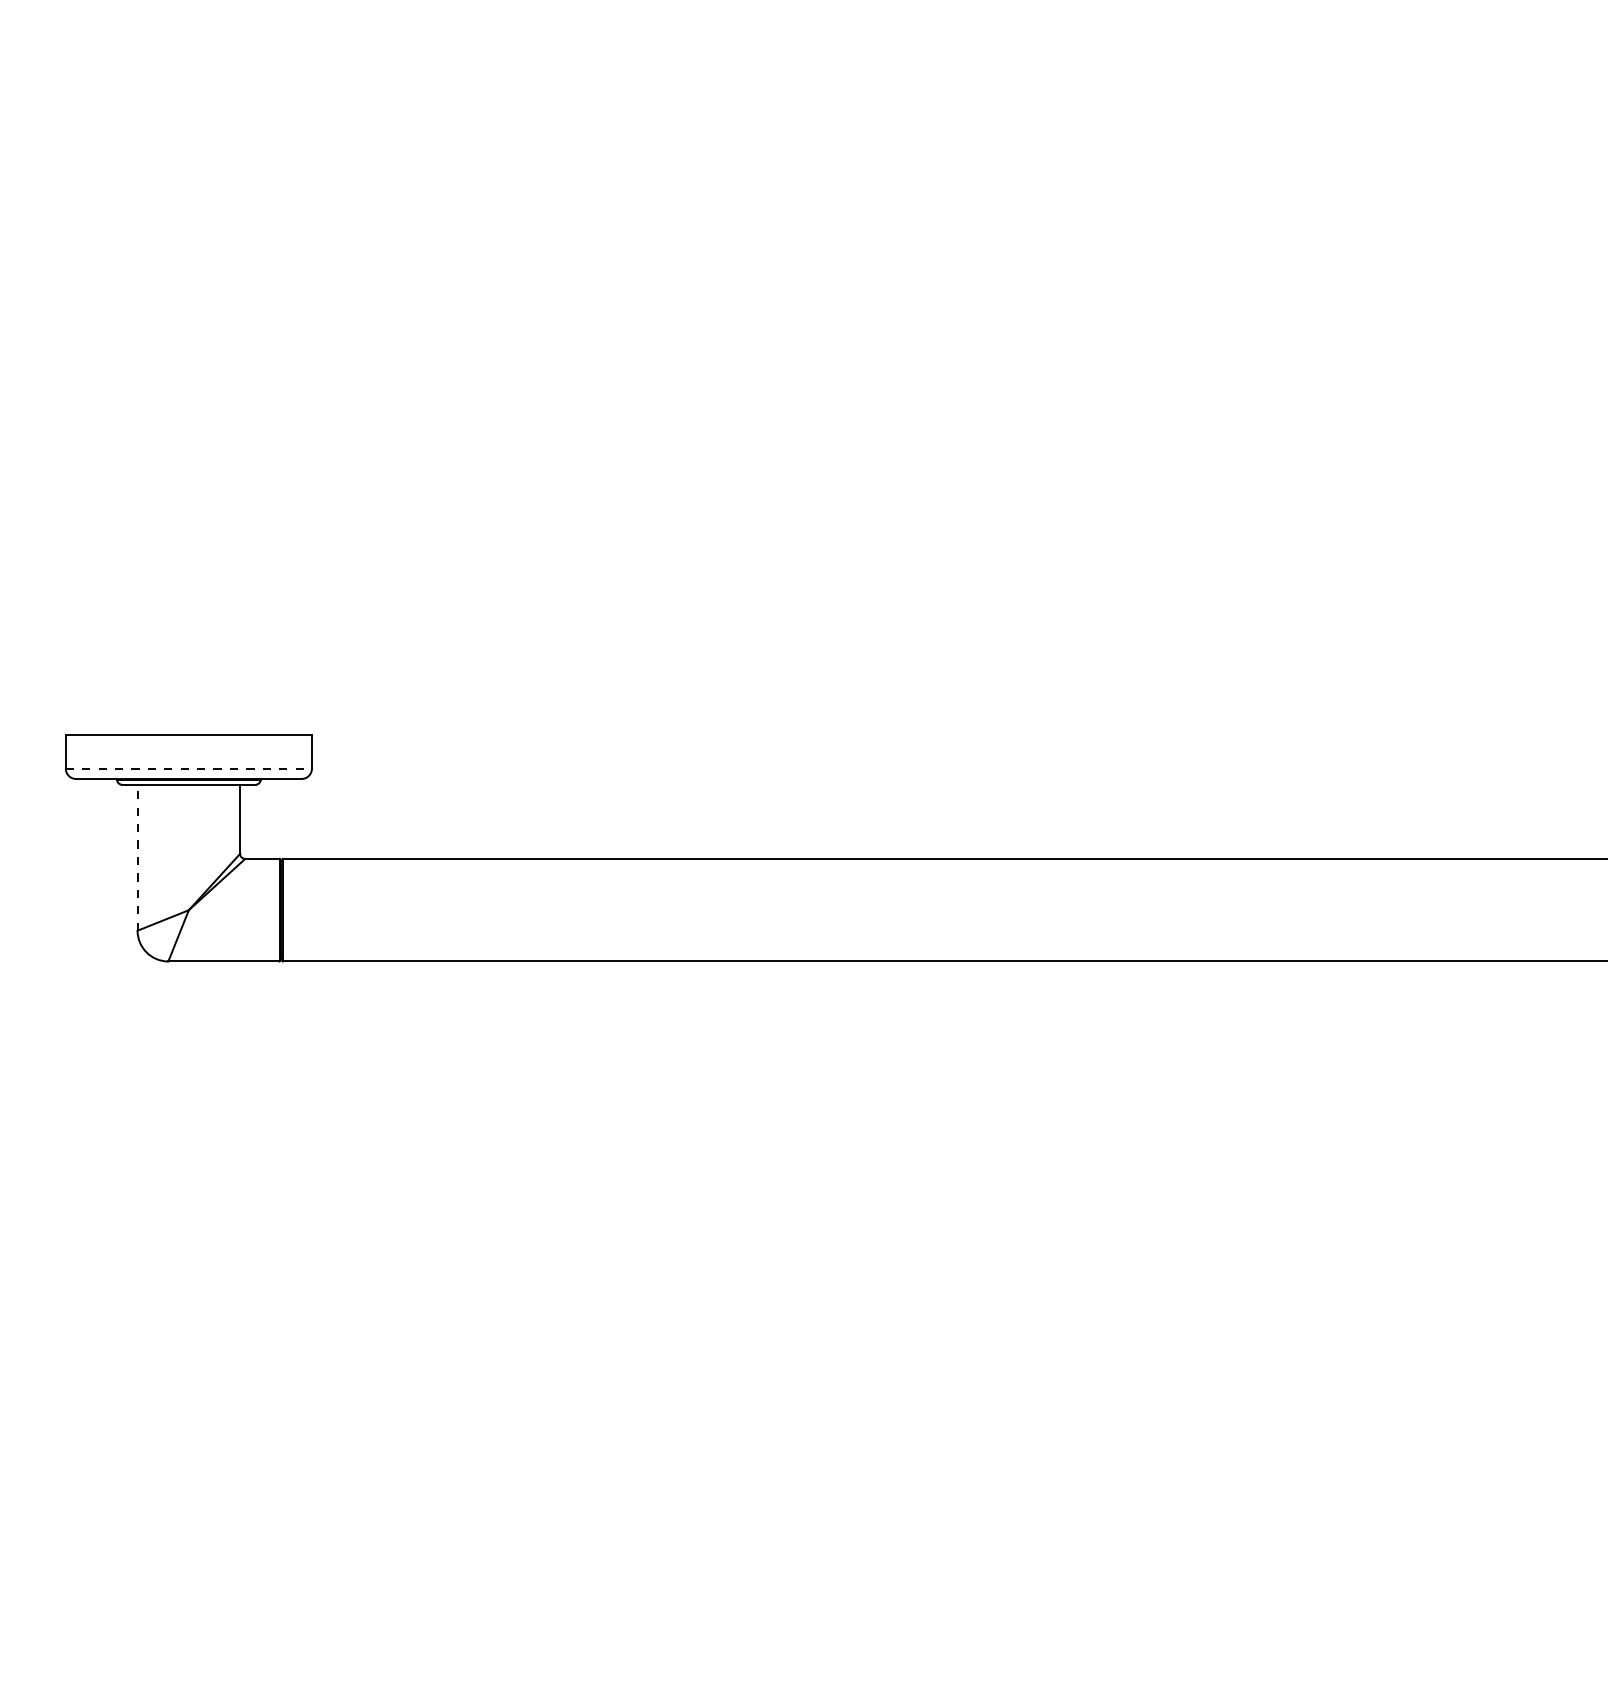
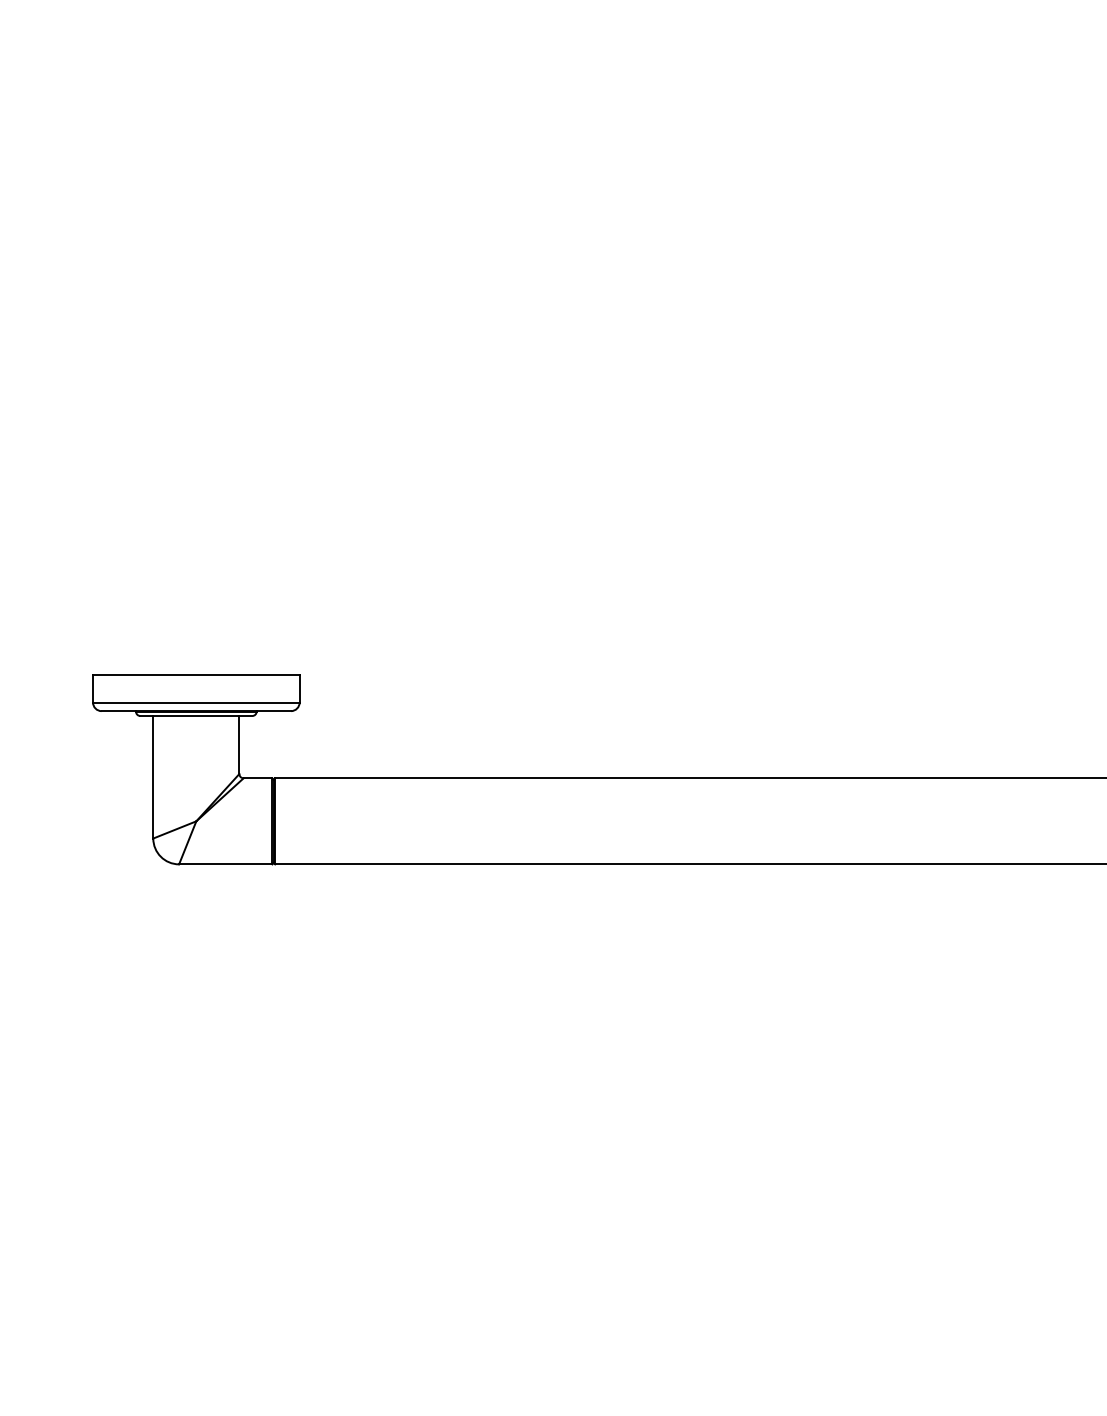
line: (189, 768) -> (196, 702), dashed -> solid
line: (137, 857) -> (153, 777), dashed -> solid

